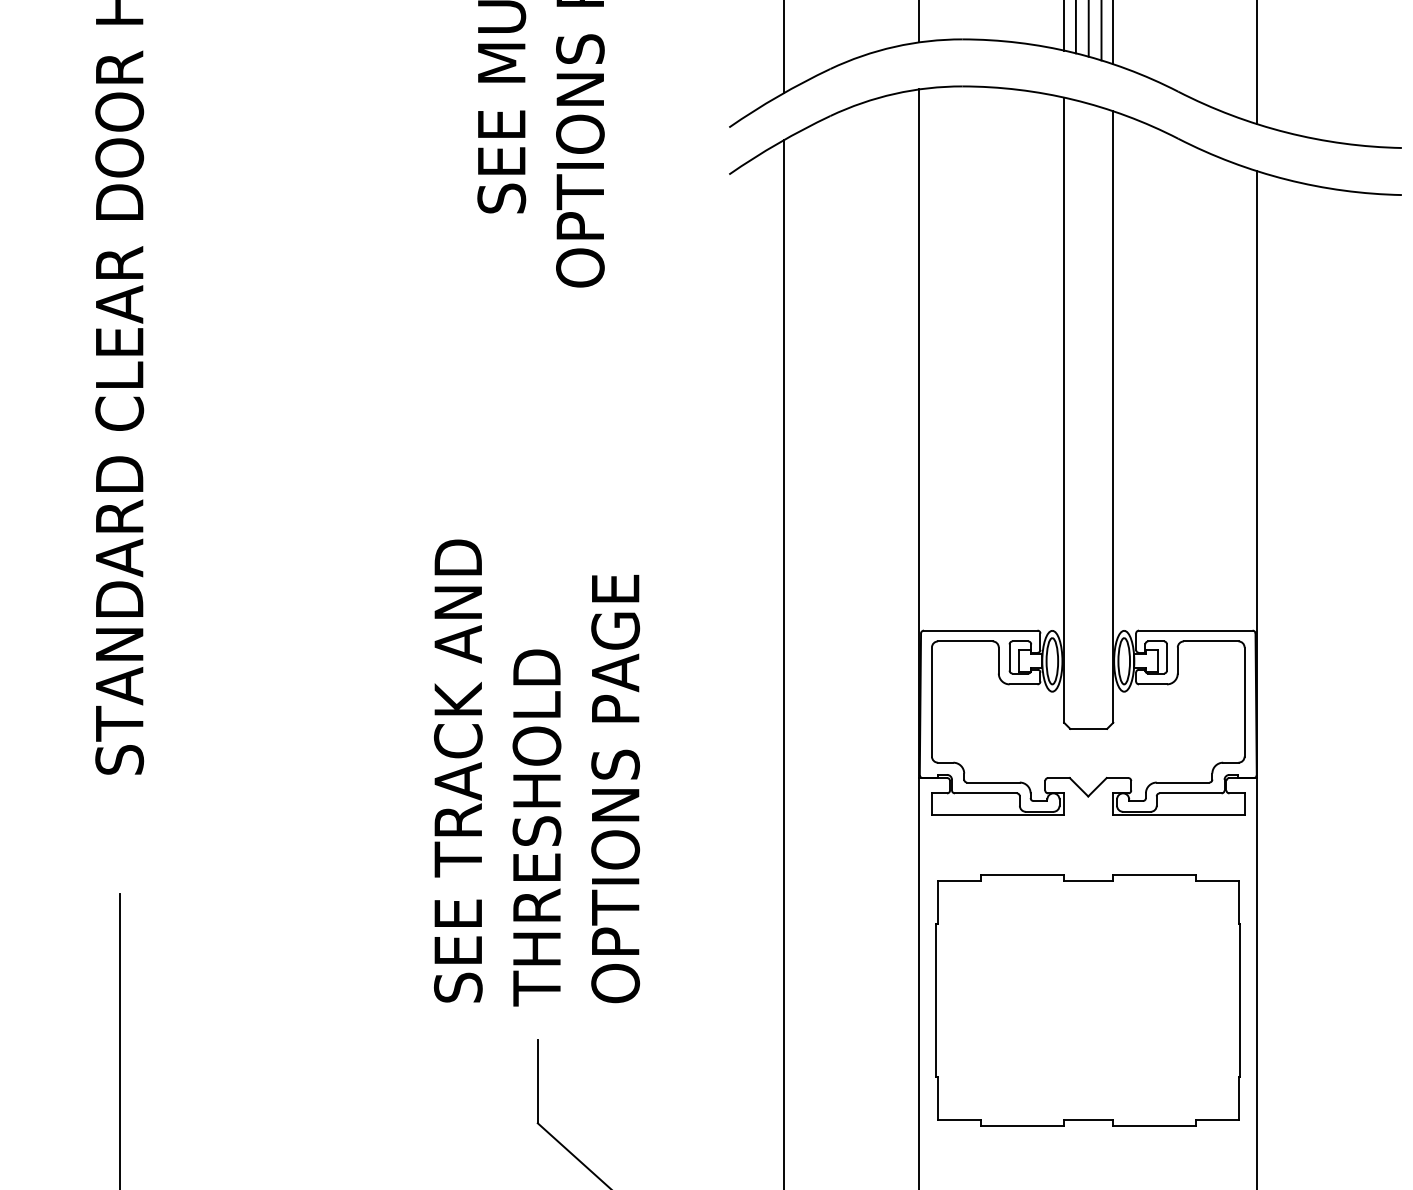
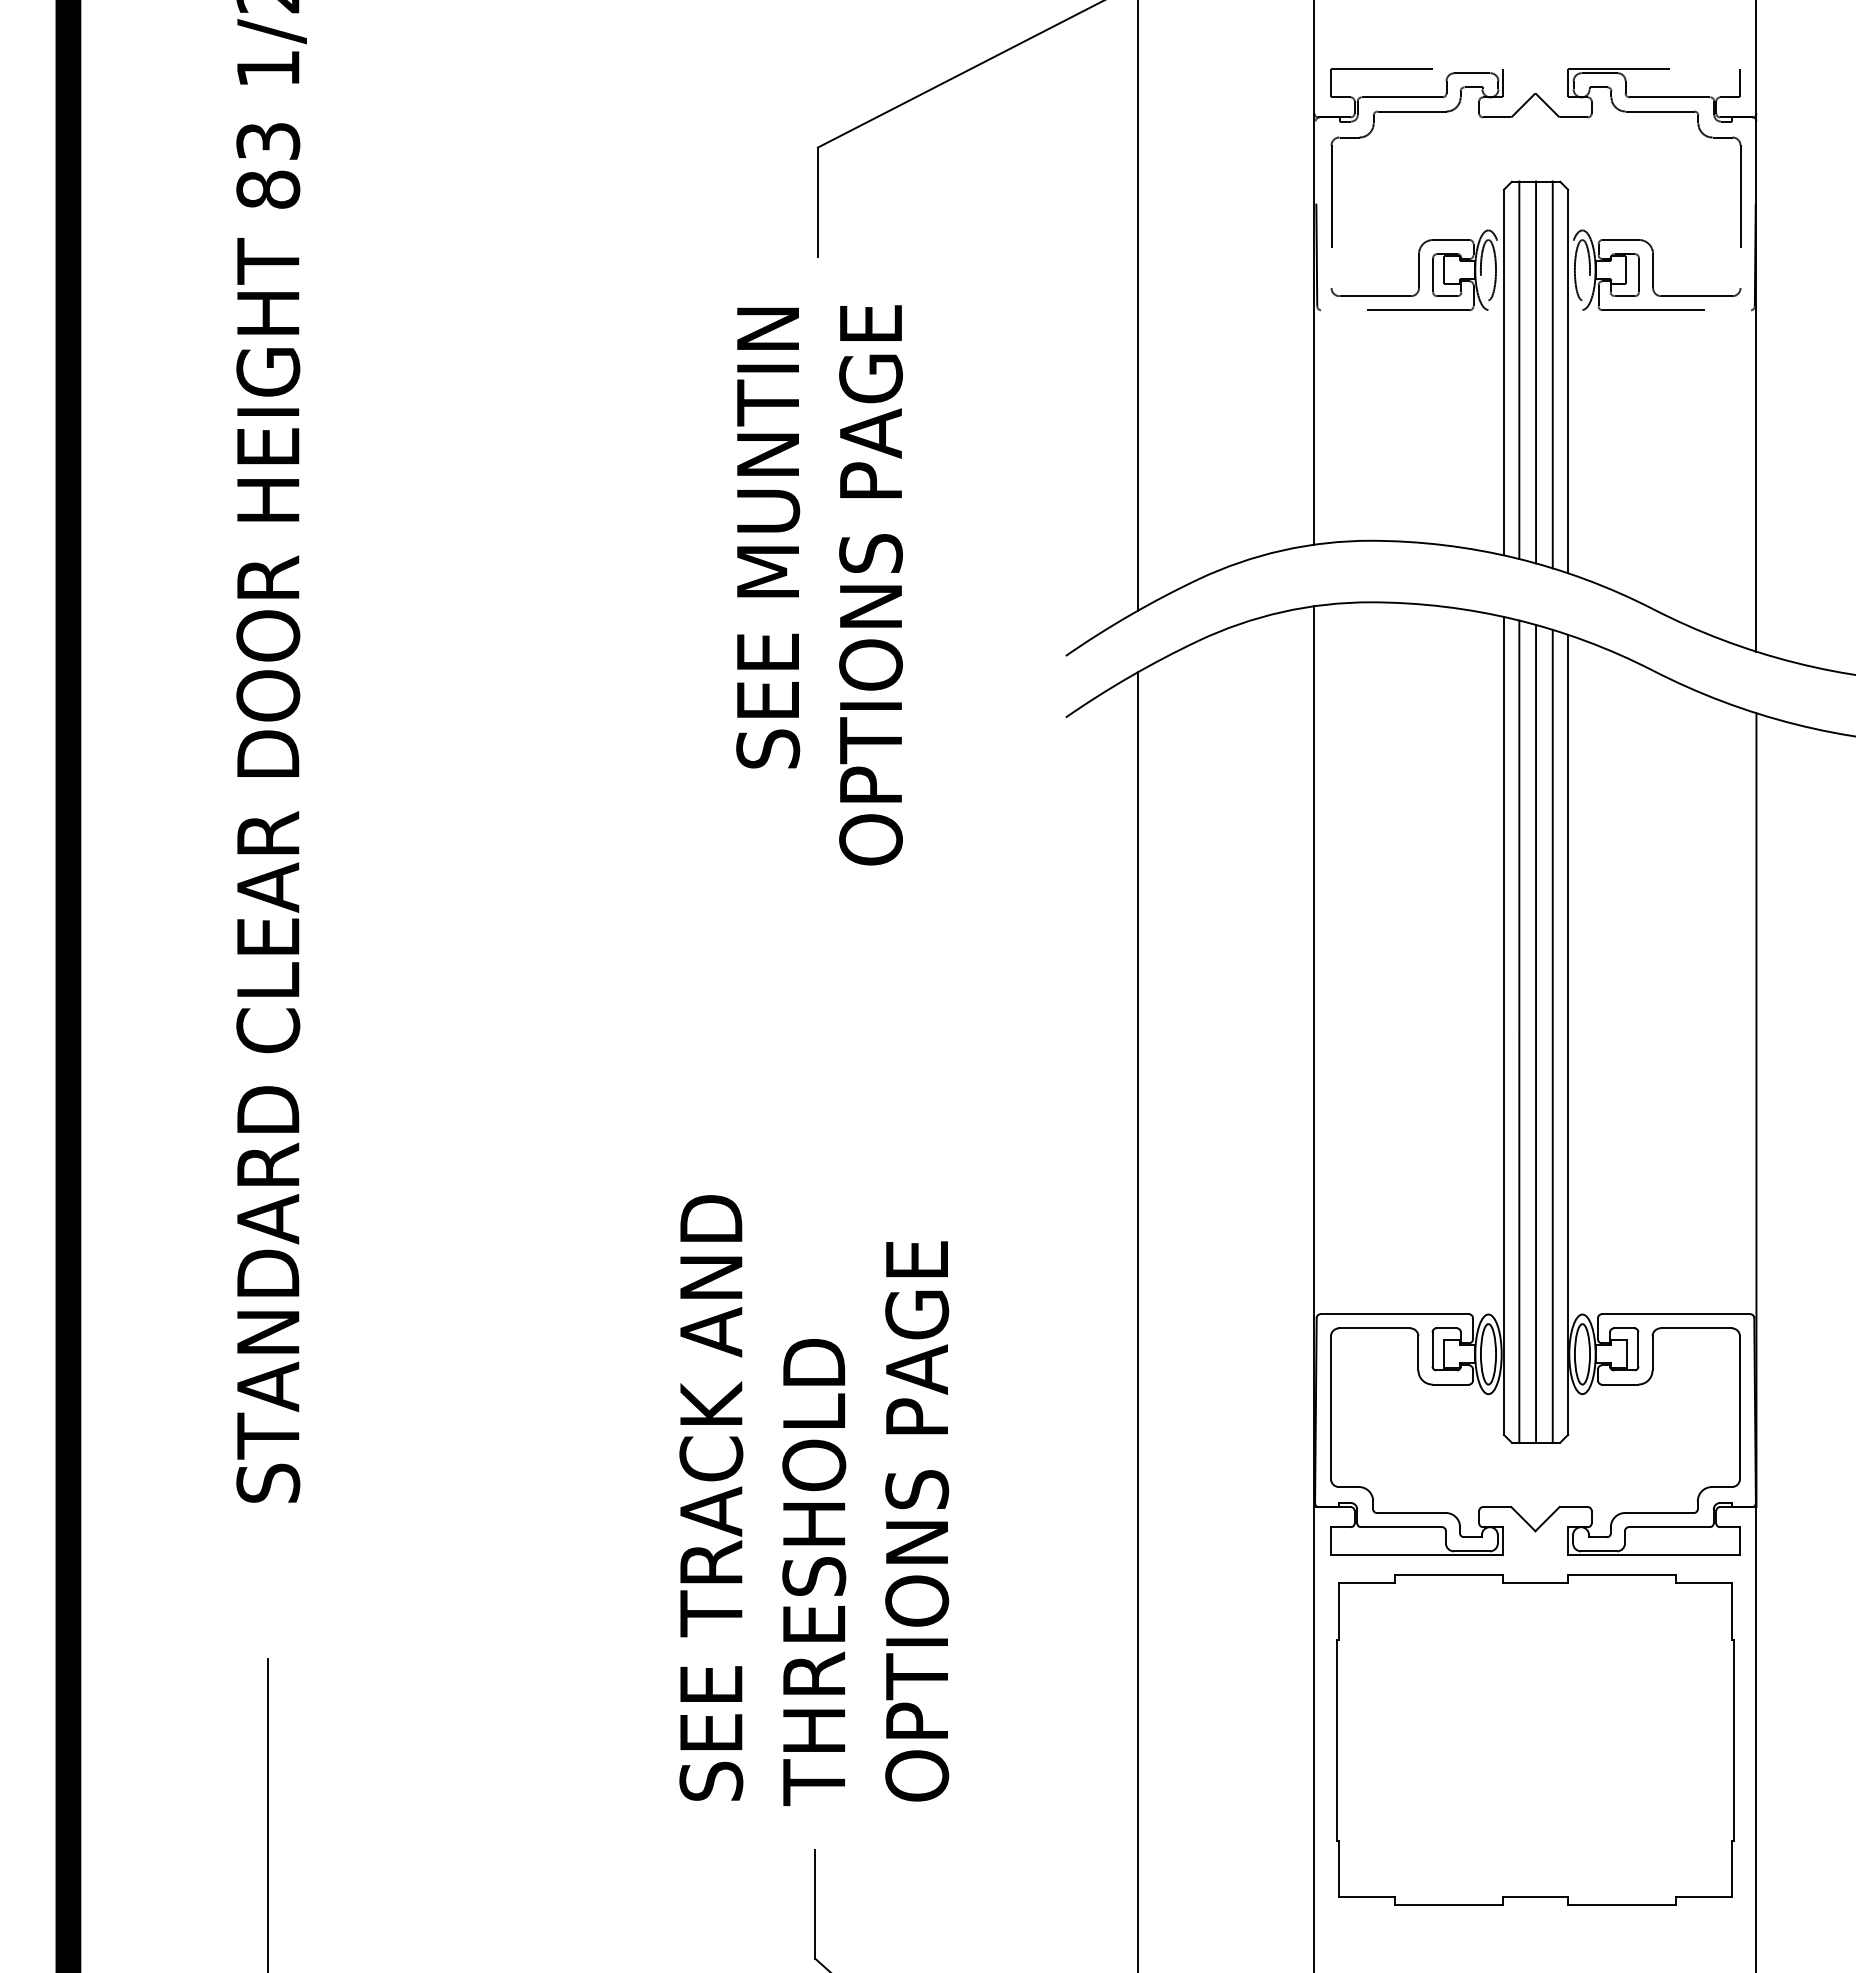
line: (1076, 414) -> (1519, 1031), added
line: (1089, 416) -> (1536, 1033), added
line: (1101, 417) -> (1552, 1035), added
part: (1088, 1000) -> (1535, 1739), moved

